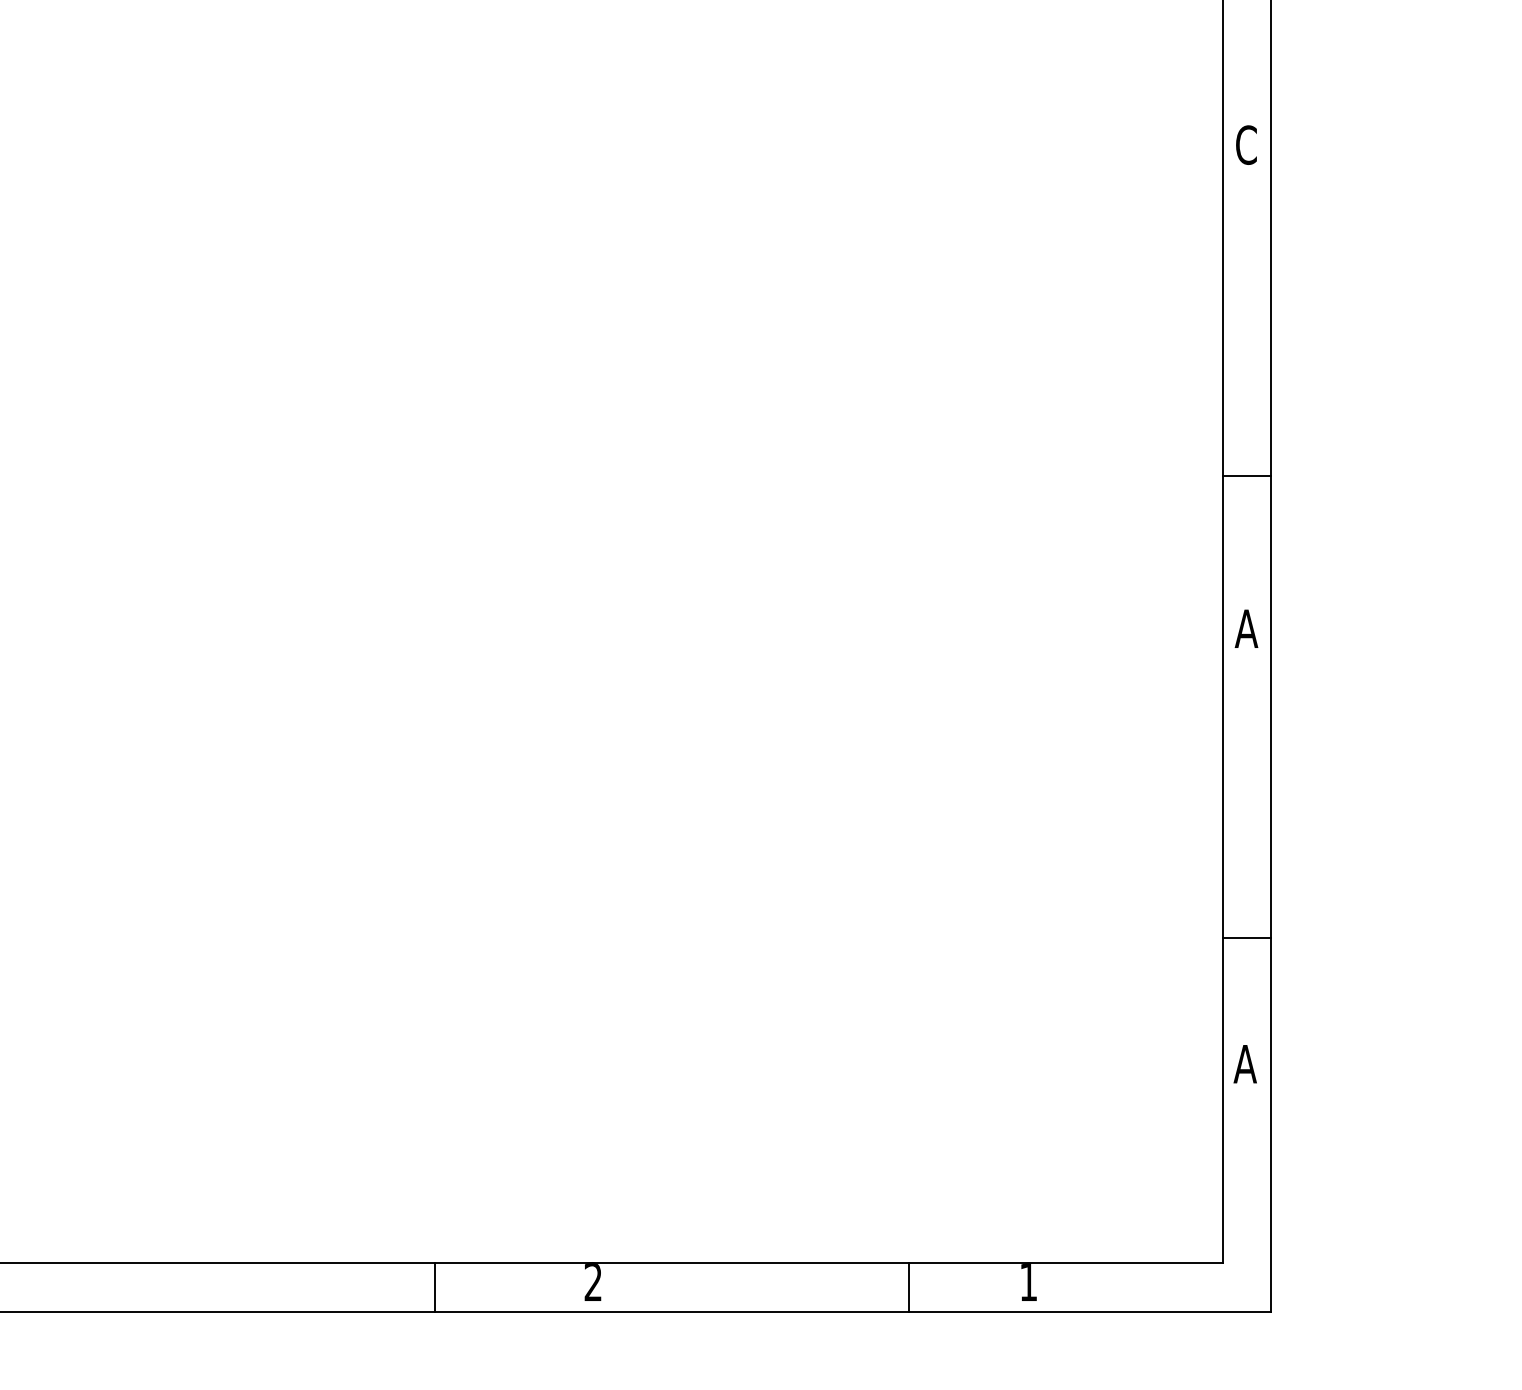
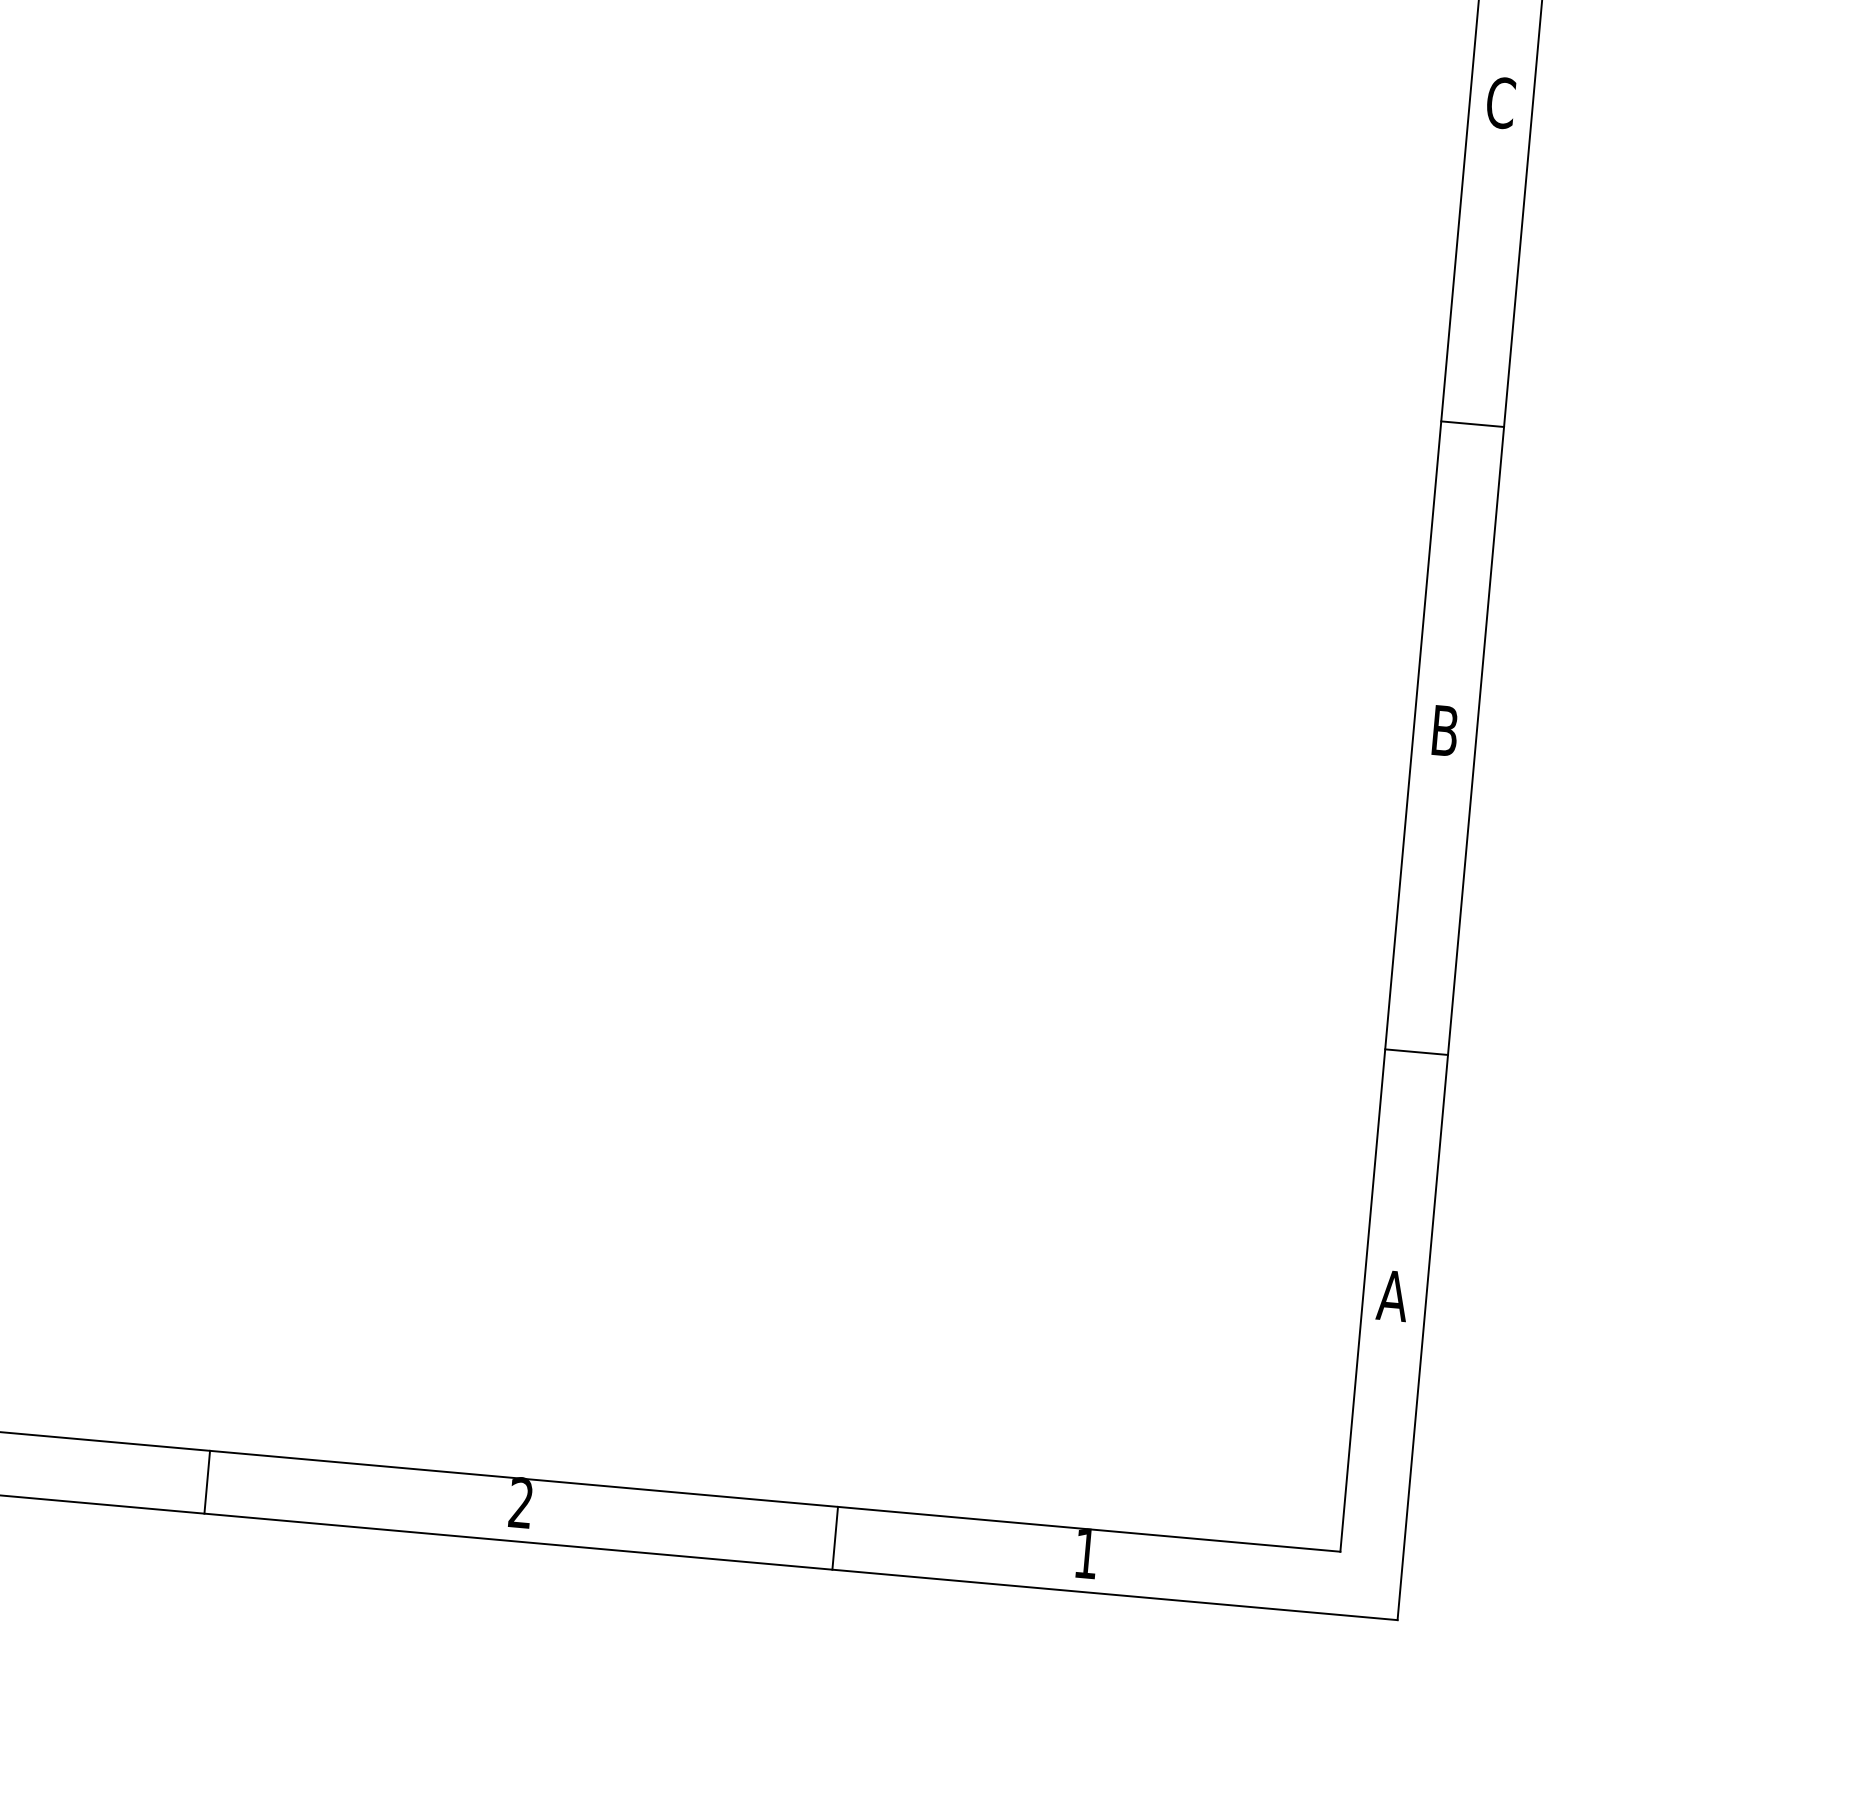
line: (1246, 475) -> (1472, 424), moved
text: (1246, 628) -> (1444, 730), A -> B
line: (1246, 938) -> (1416, 1052), moved
line: (434, 1287) -> (206, 1482), moved
line: (908, 1287) -> (834, 1538), moved

